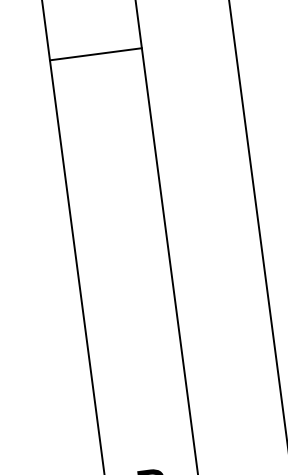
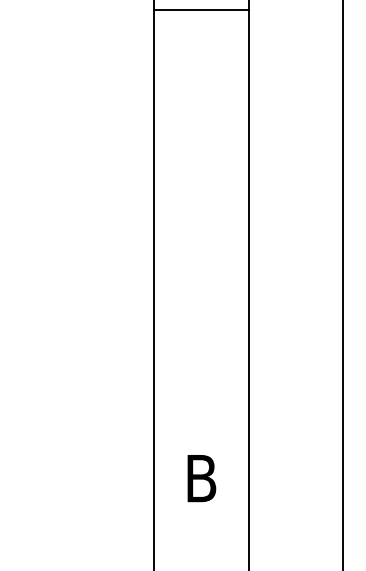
line: (95, 54) -> (201, 10), moved

